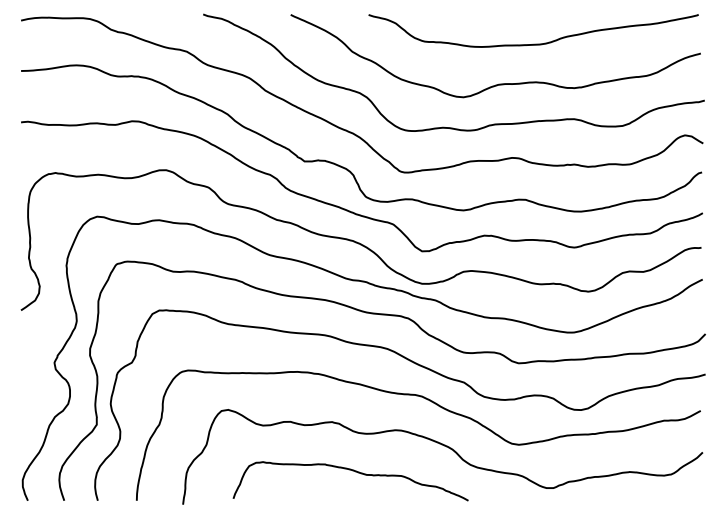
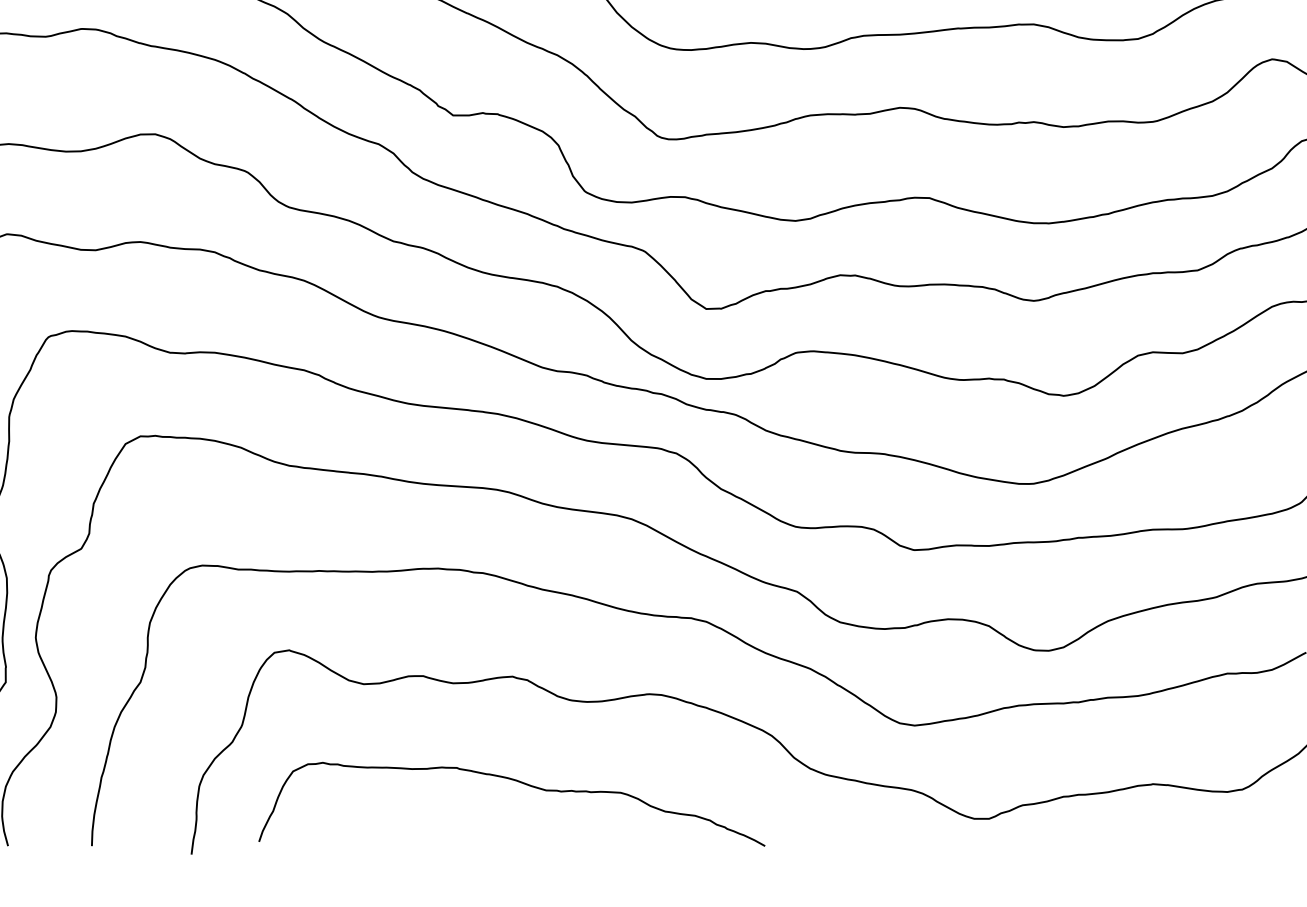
curve: (352, 471) -> (515, 783), moved

